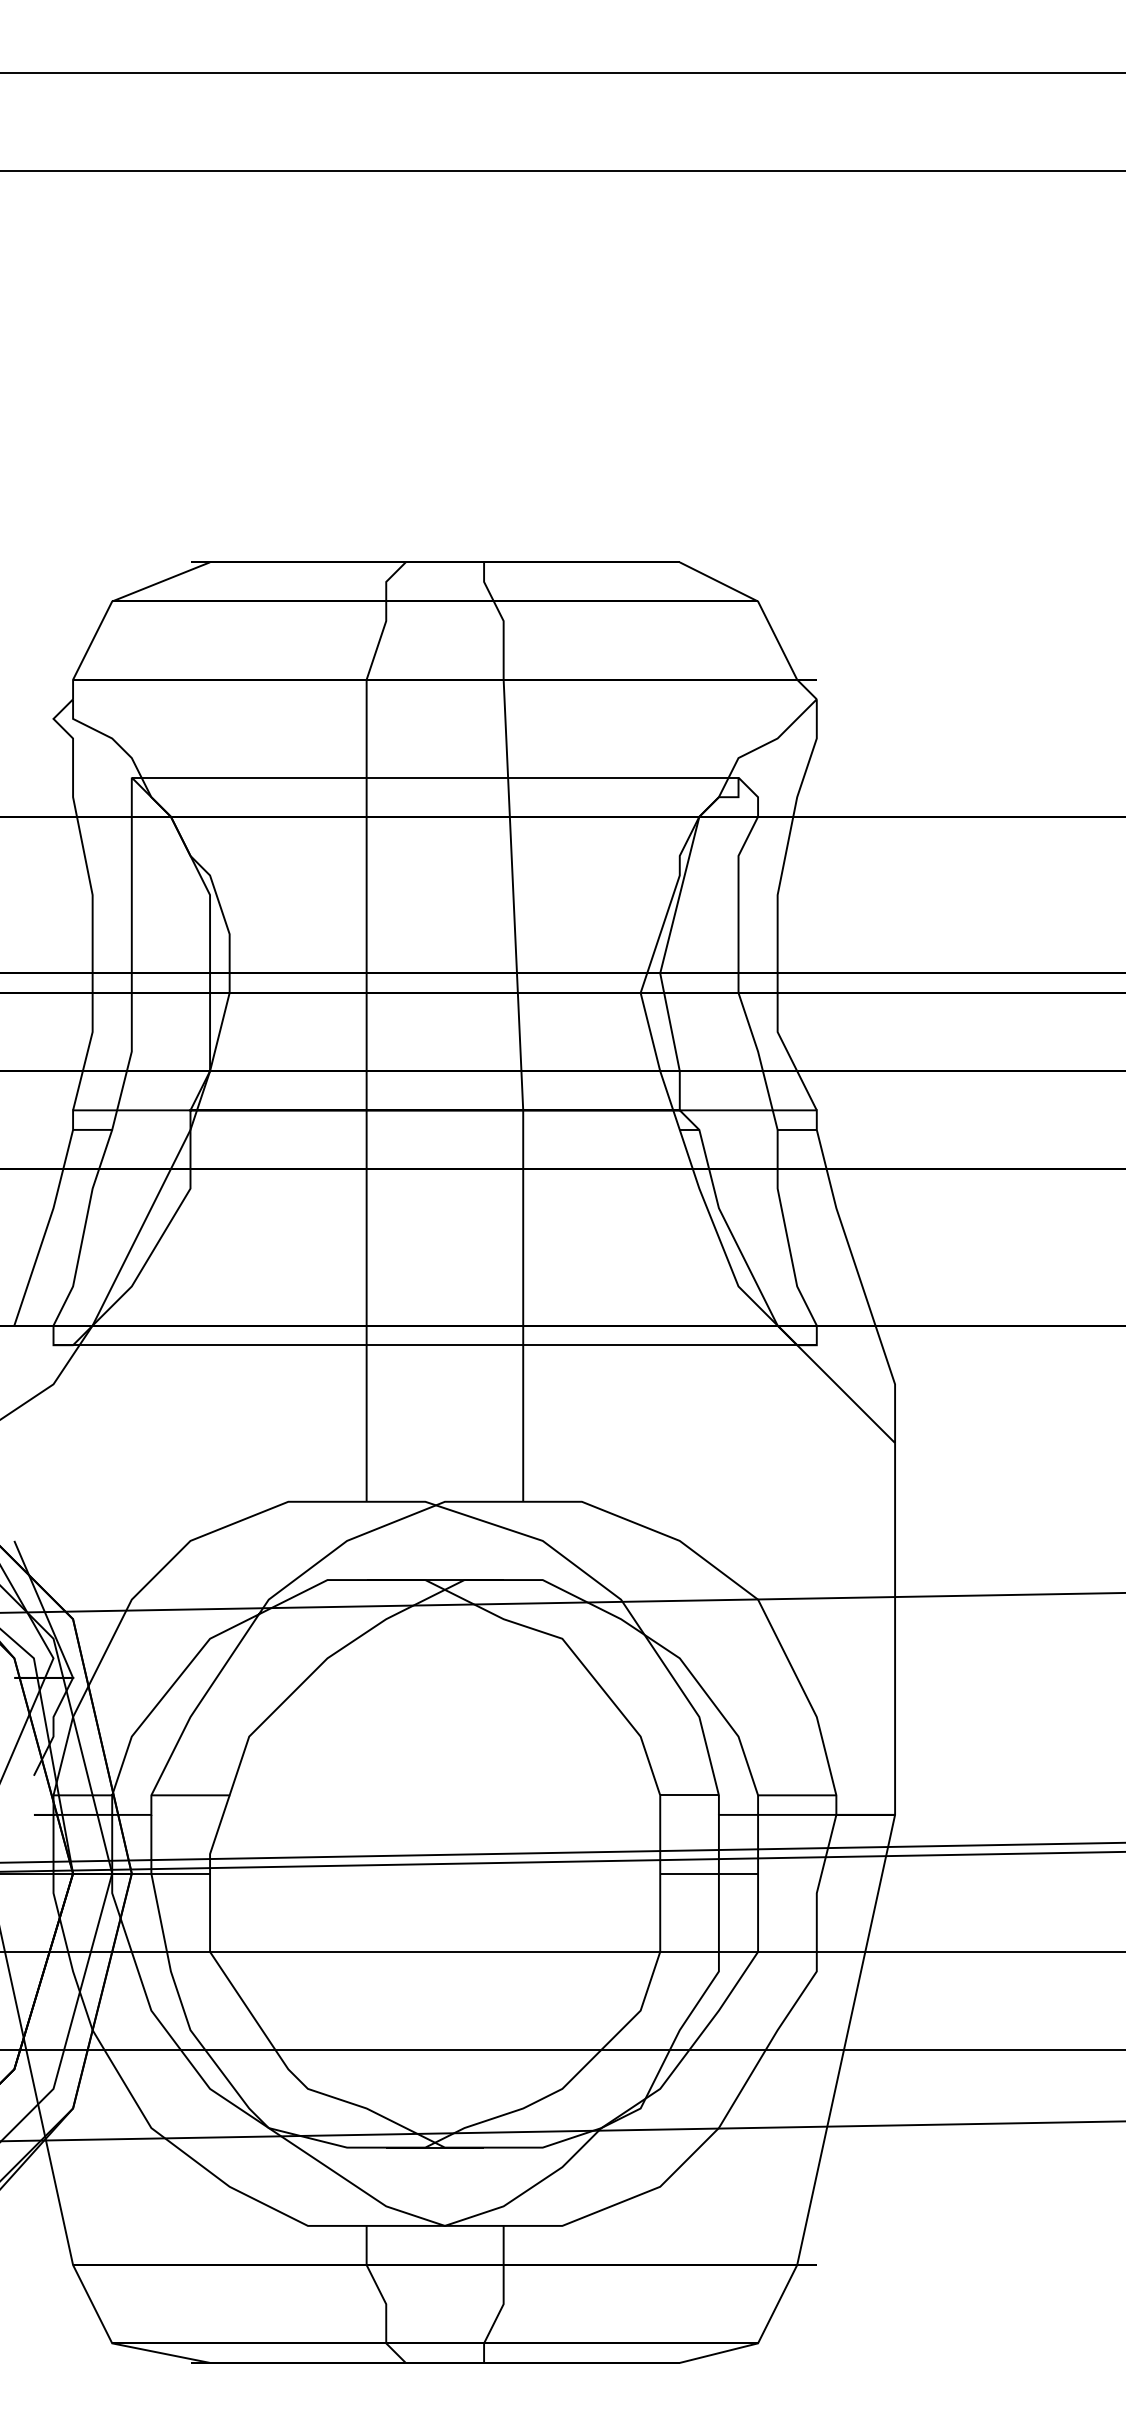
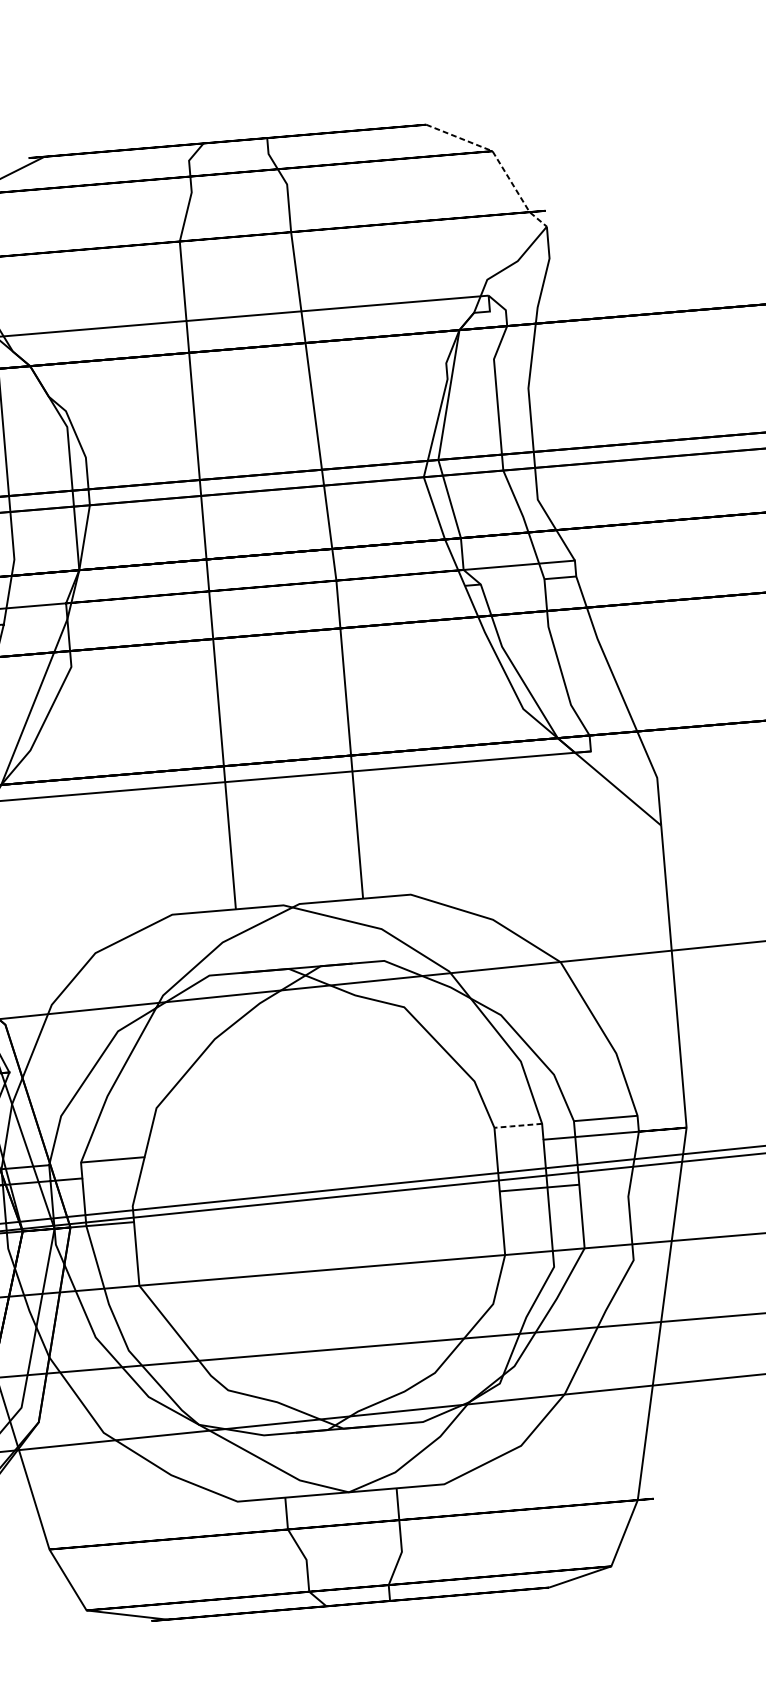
line: (764, 613) -> (498, 160), solid -> dashed
line: (688, 1795) -> (517, 1126), solid -> dashed

